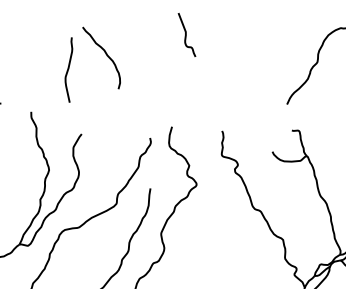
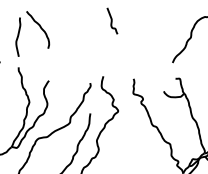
part: (104, 53) -> (39, 27), moved

